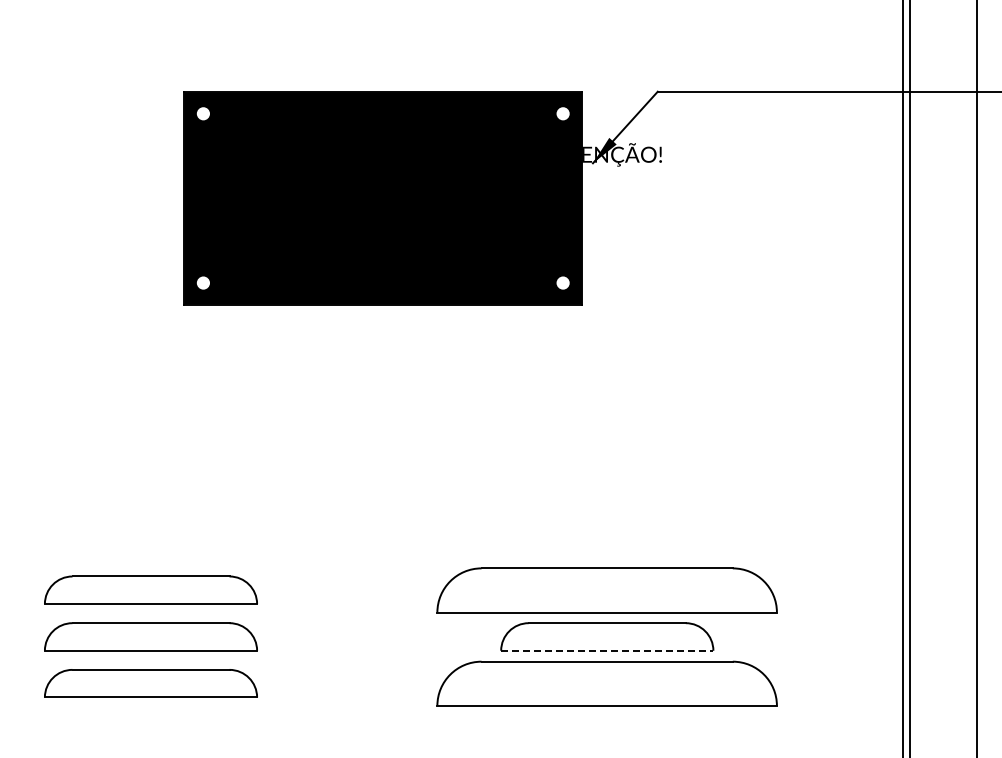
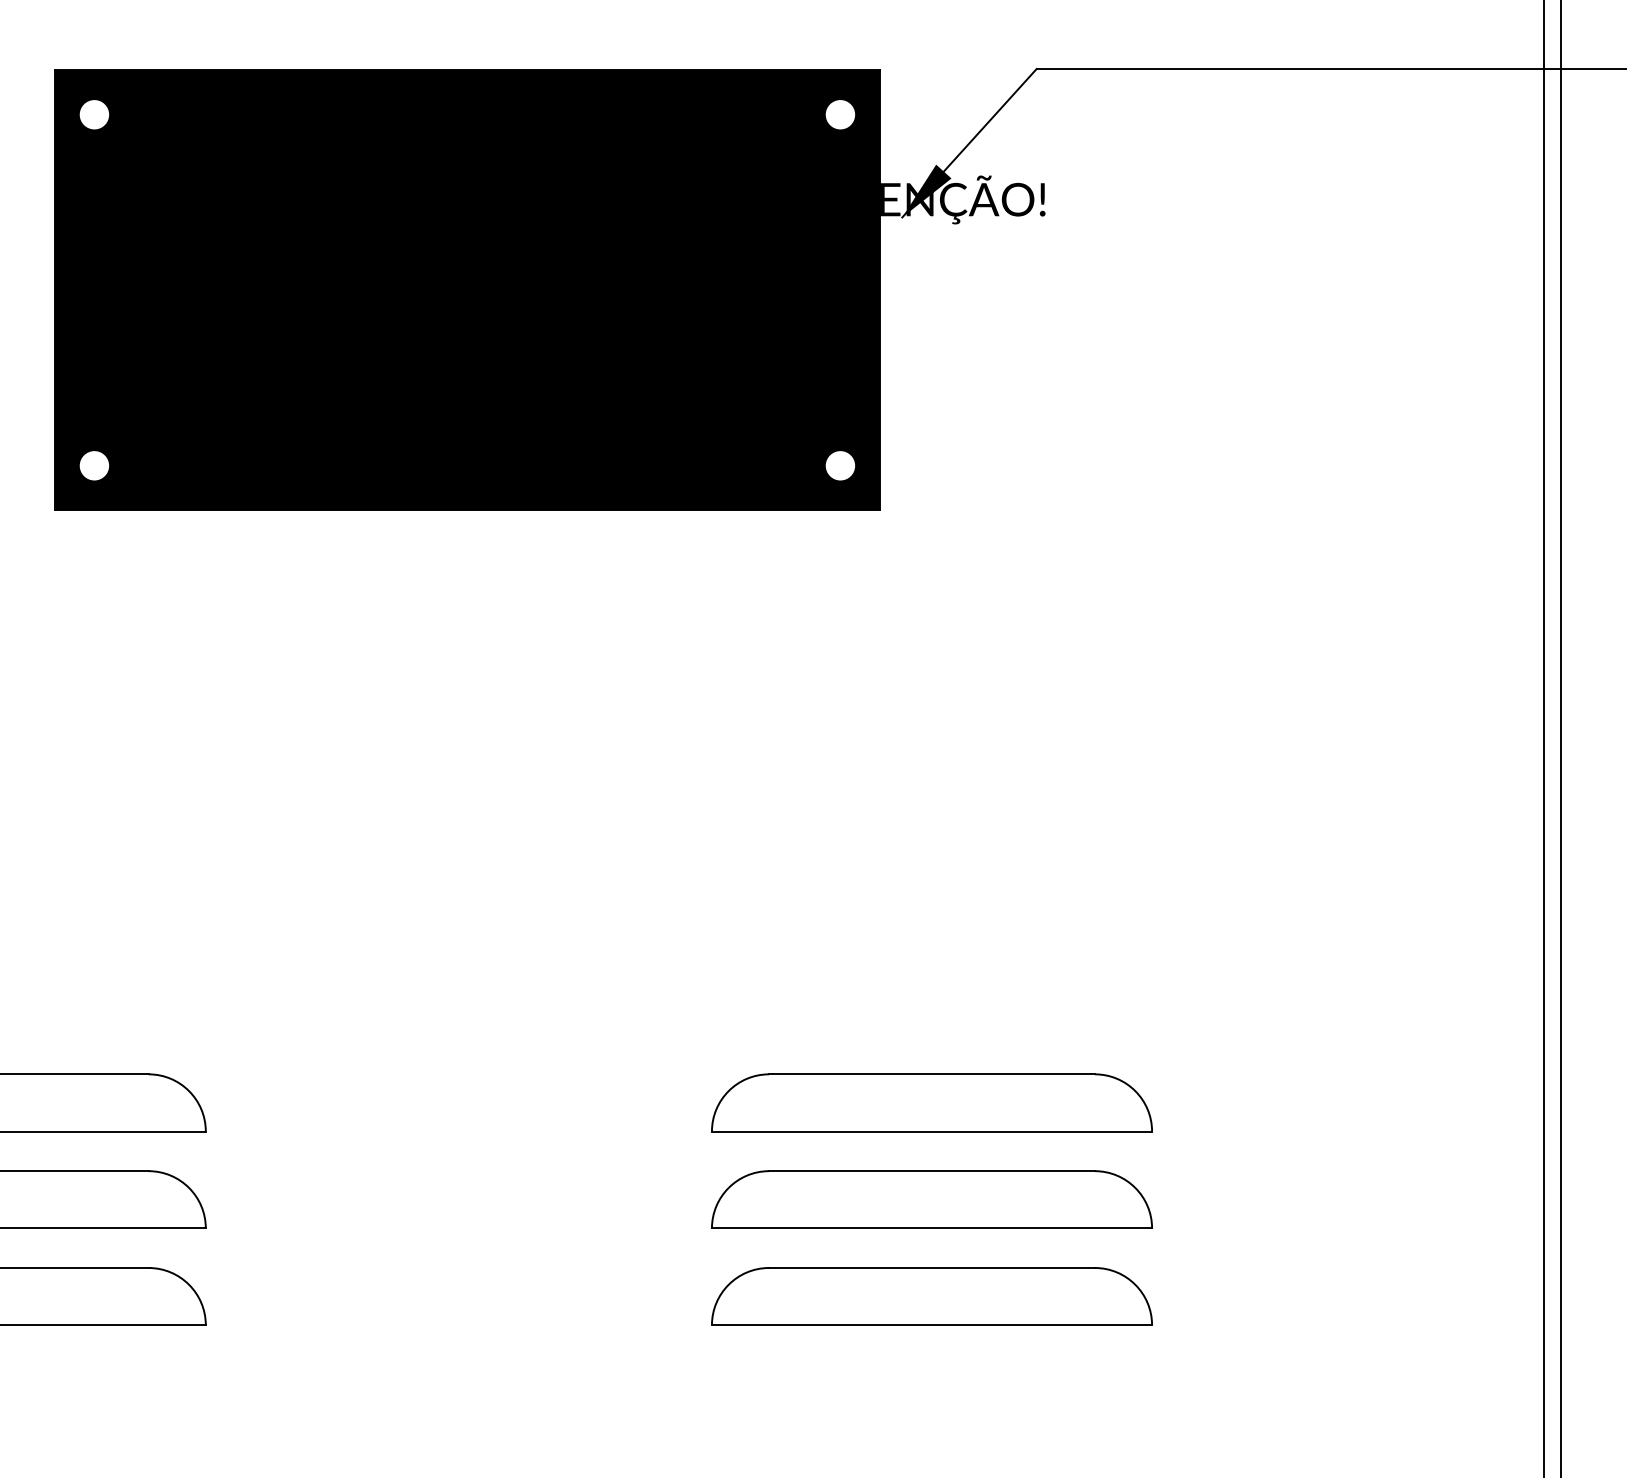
part: (607, 589) -> (932, 1101), size x0.62
line: (607, 650) -> (932, 1227), dashed -> solid
part: (607, 683) -> (932, 1296), size x0.62

